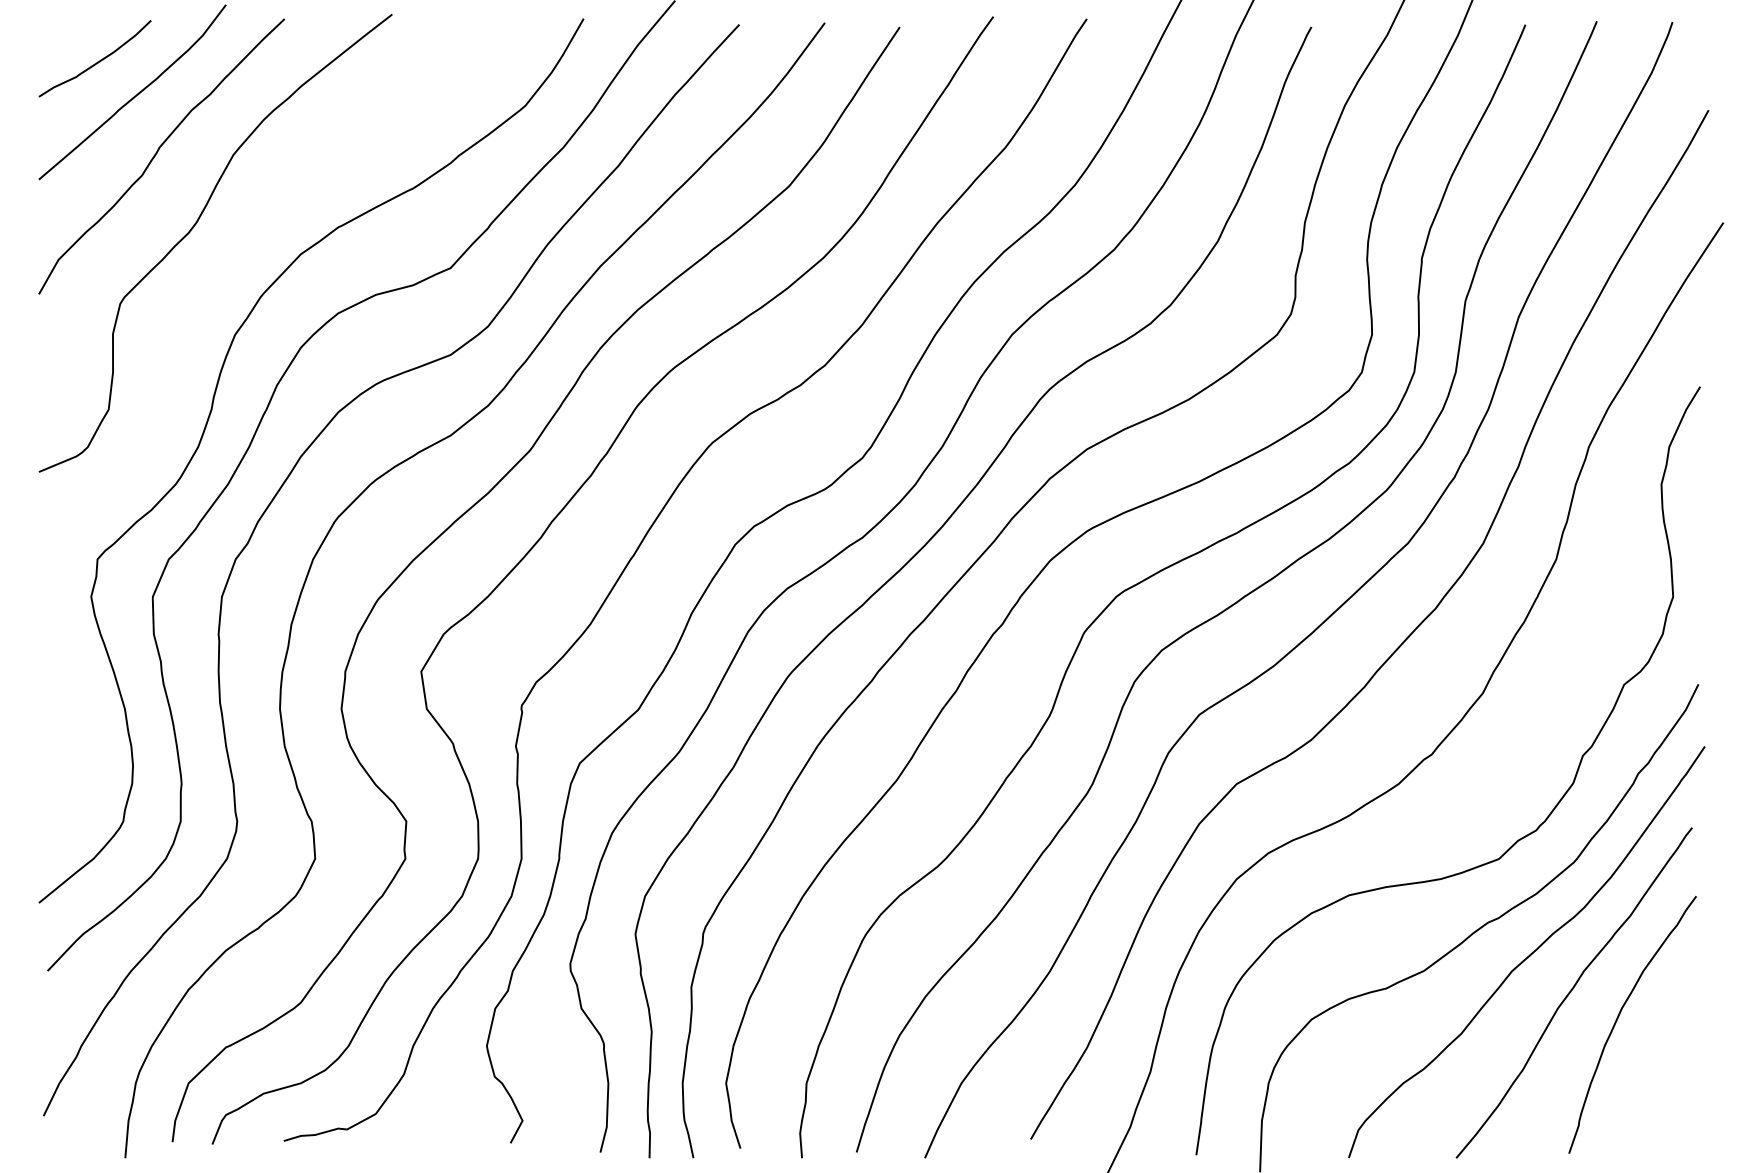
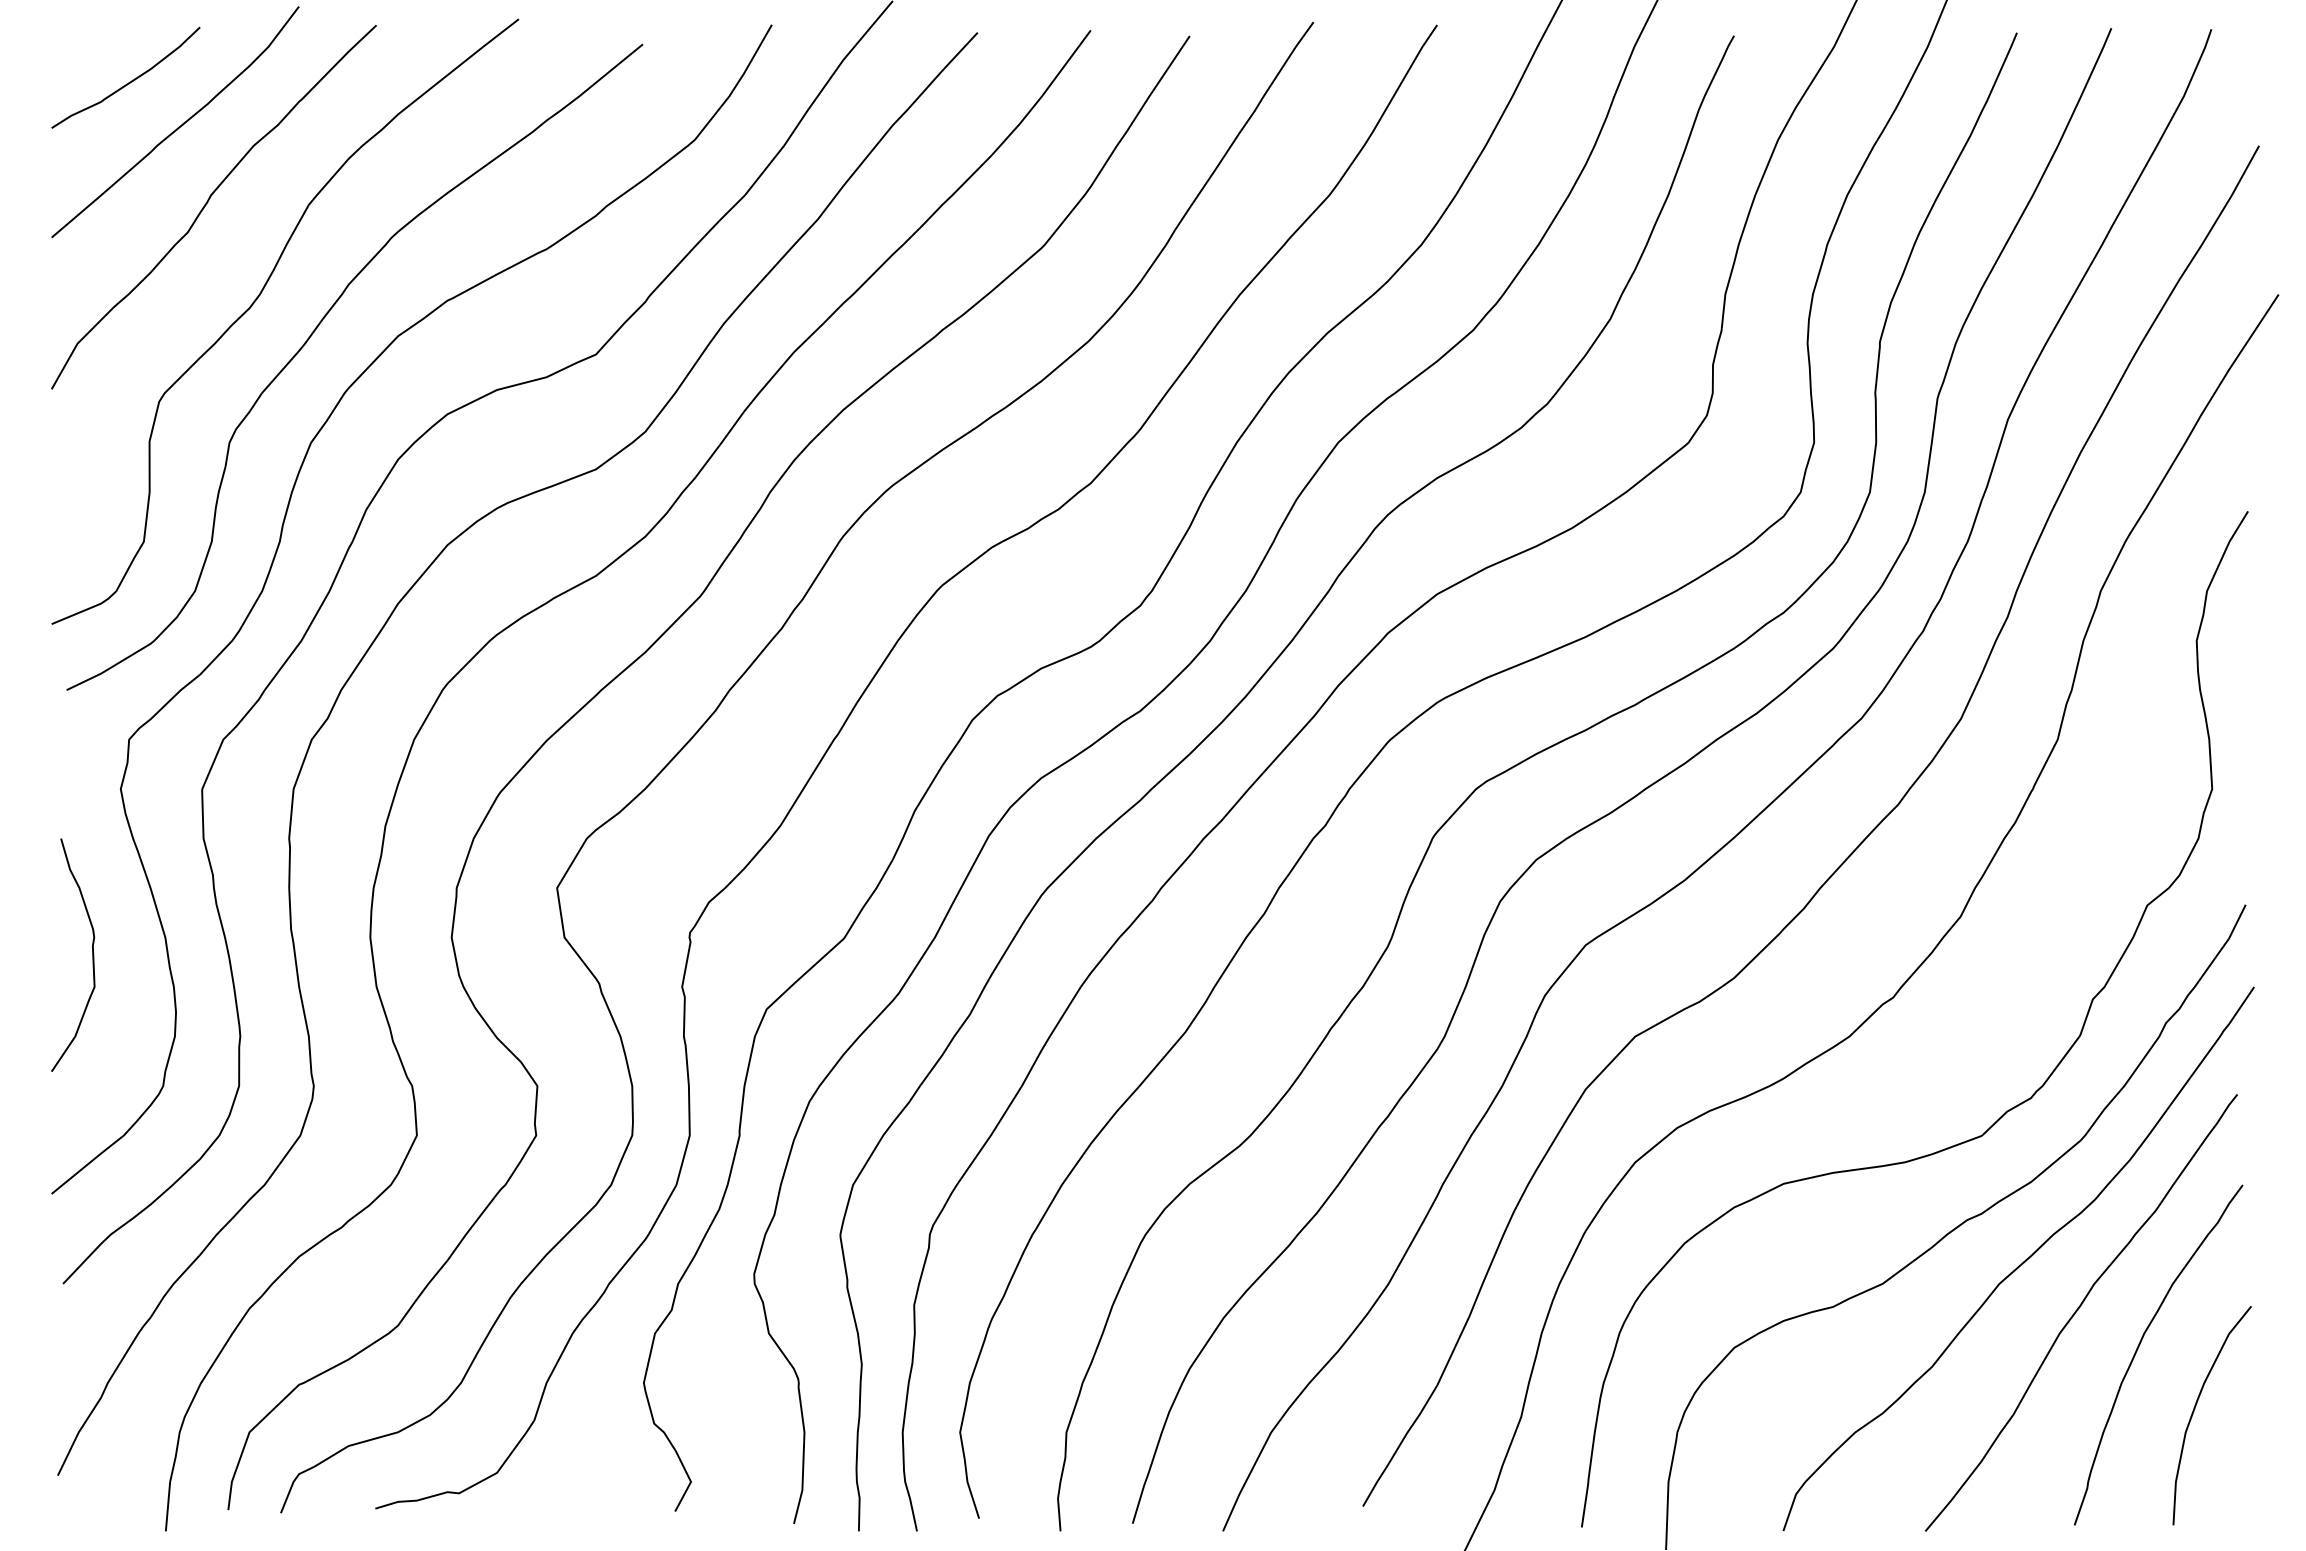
curve: (236, 253) -> (312, 335), added
curve: (69, 721) -> (92, 954), added
curve: (1660, 1066) -> (2195, 1409), added

